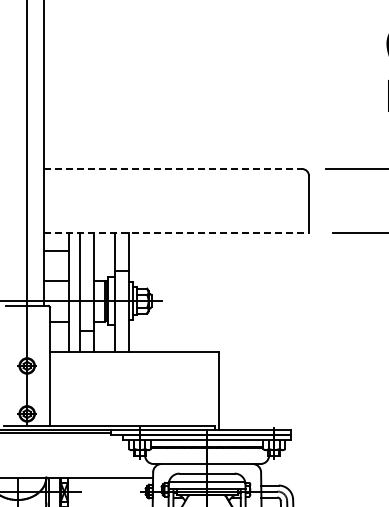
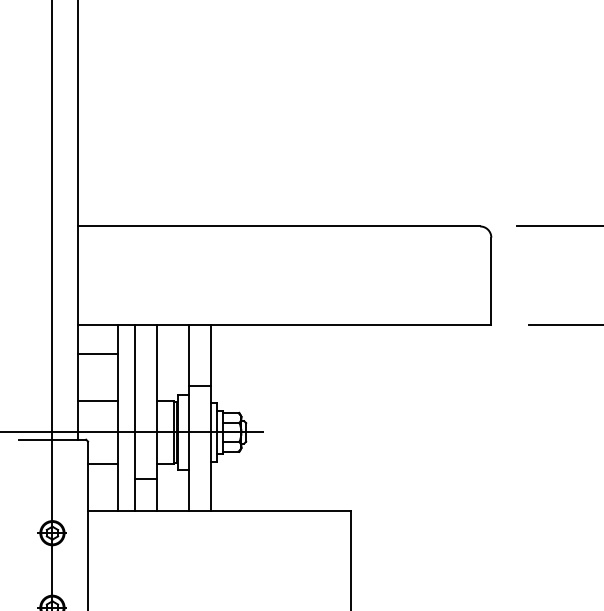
line: (173, 168) -> (280, 225), dashed -> solid
line: (176, 232) -> (284, 325), dashed -> solid

